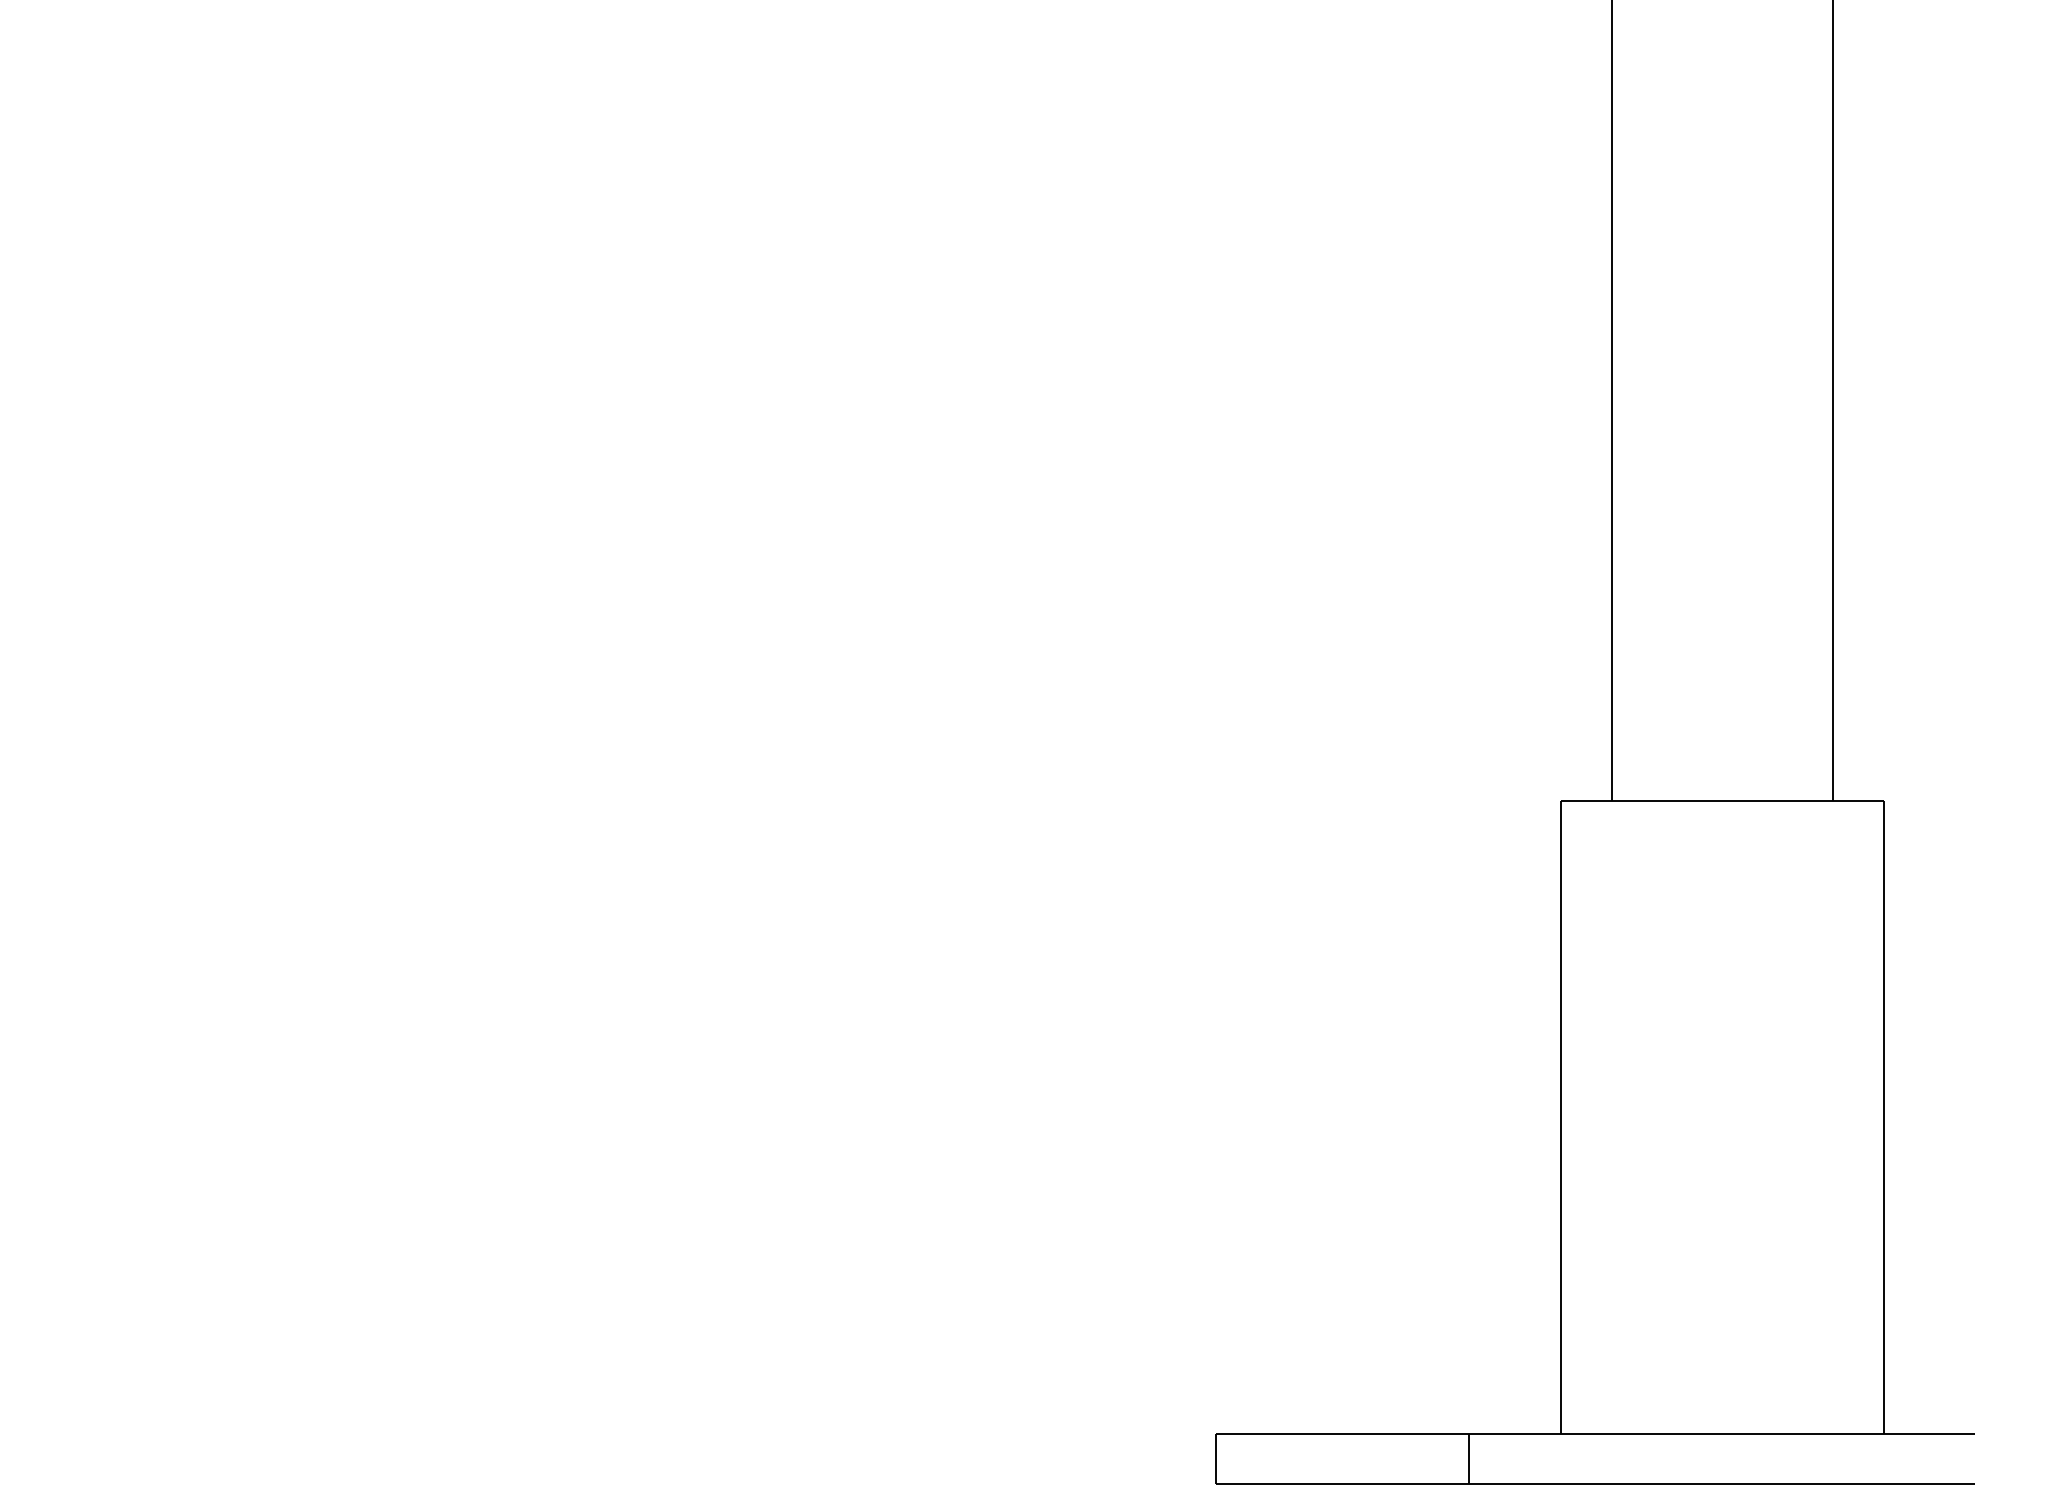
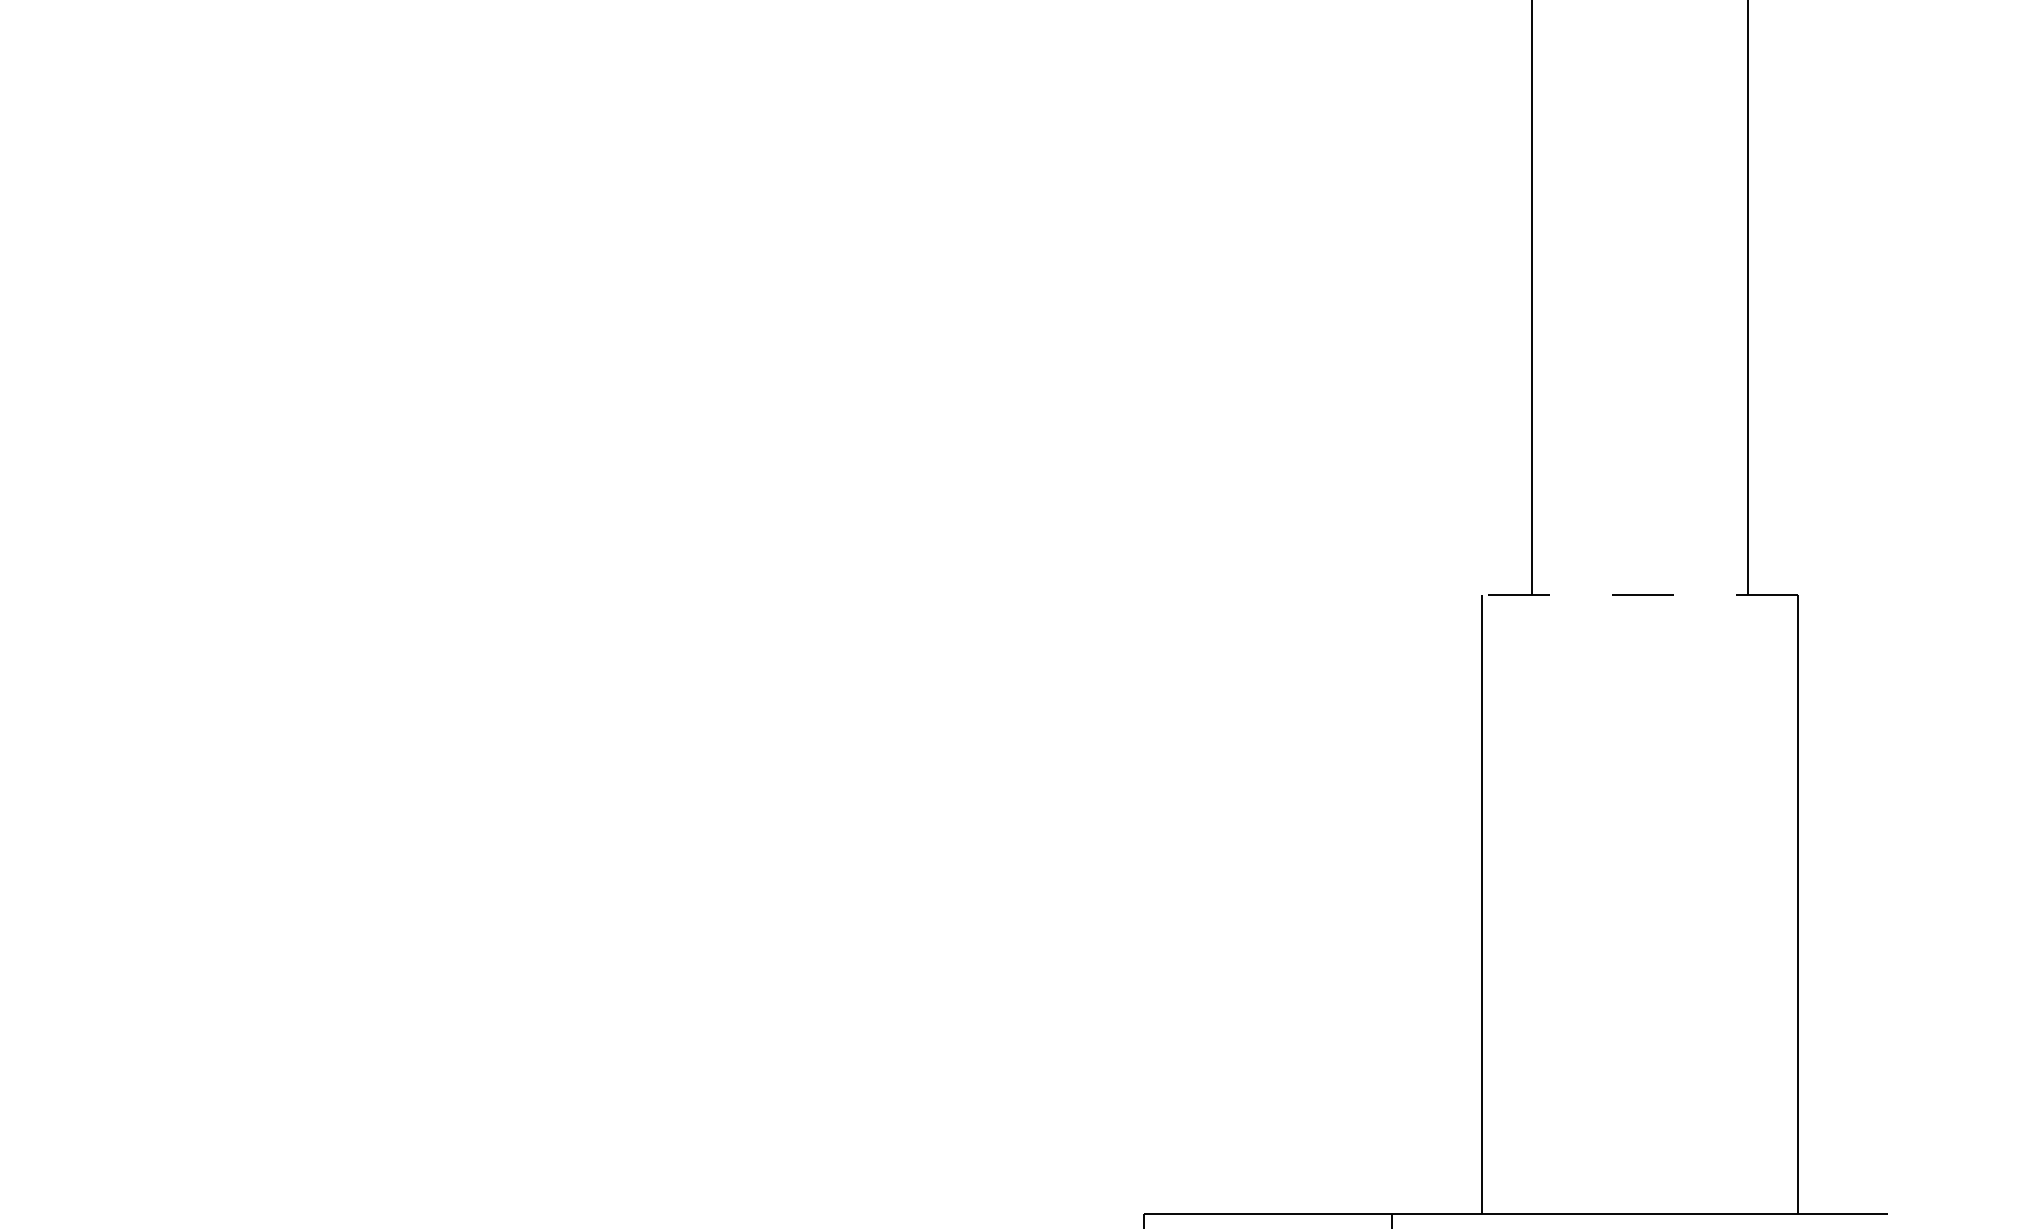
line: (1721, 801) -> (1639, 594), solid -> dashed

